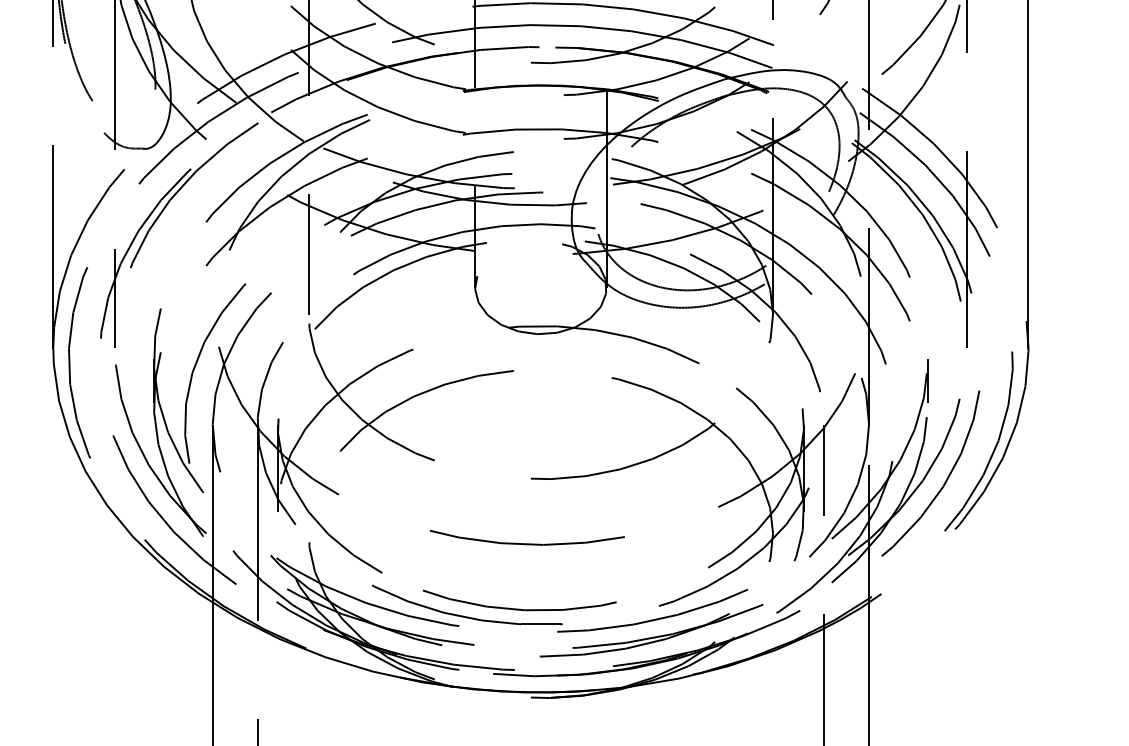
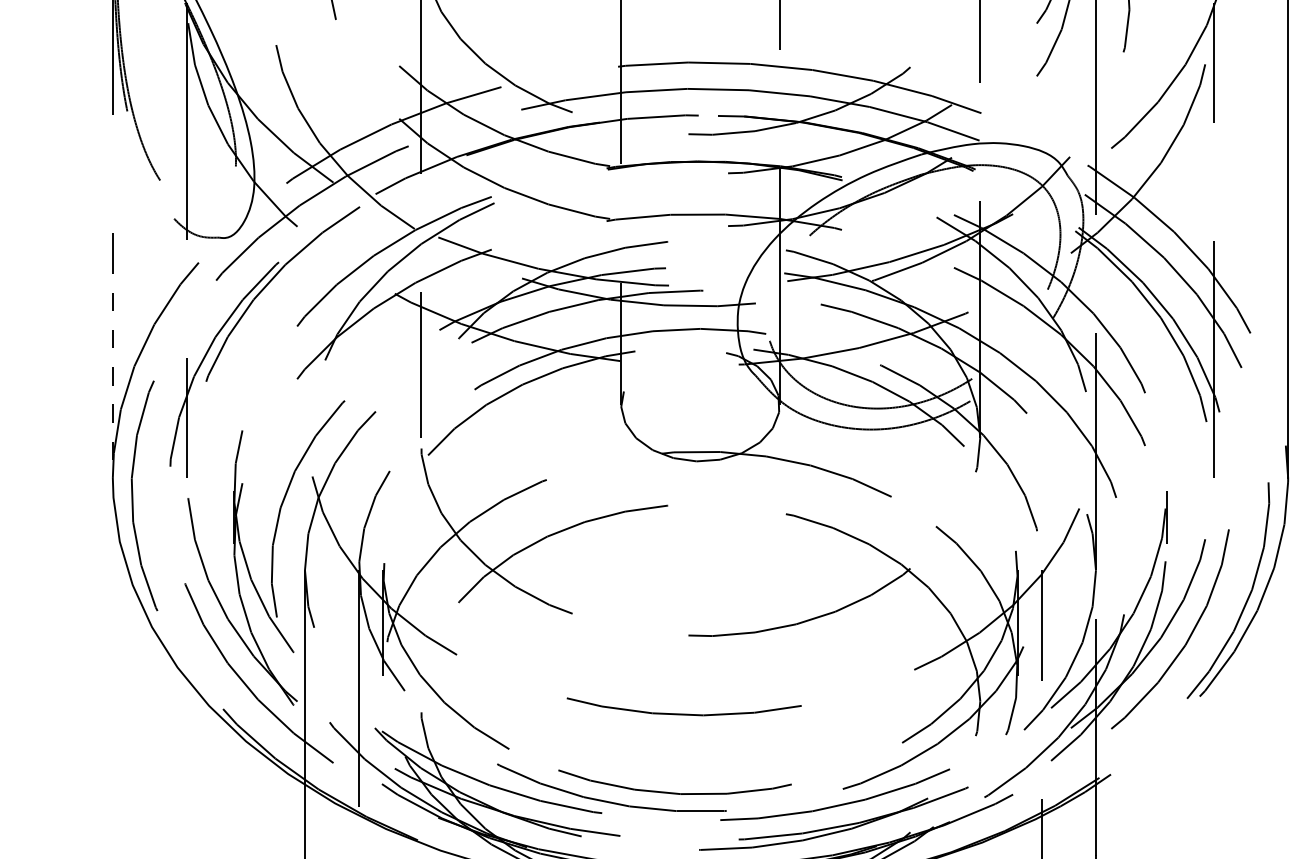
line: (53, 256) -> (113, 367), solid -> dashed

